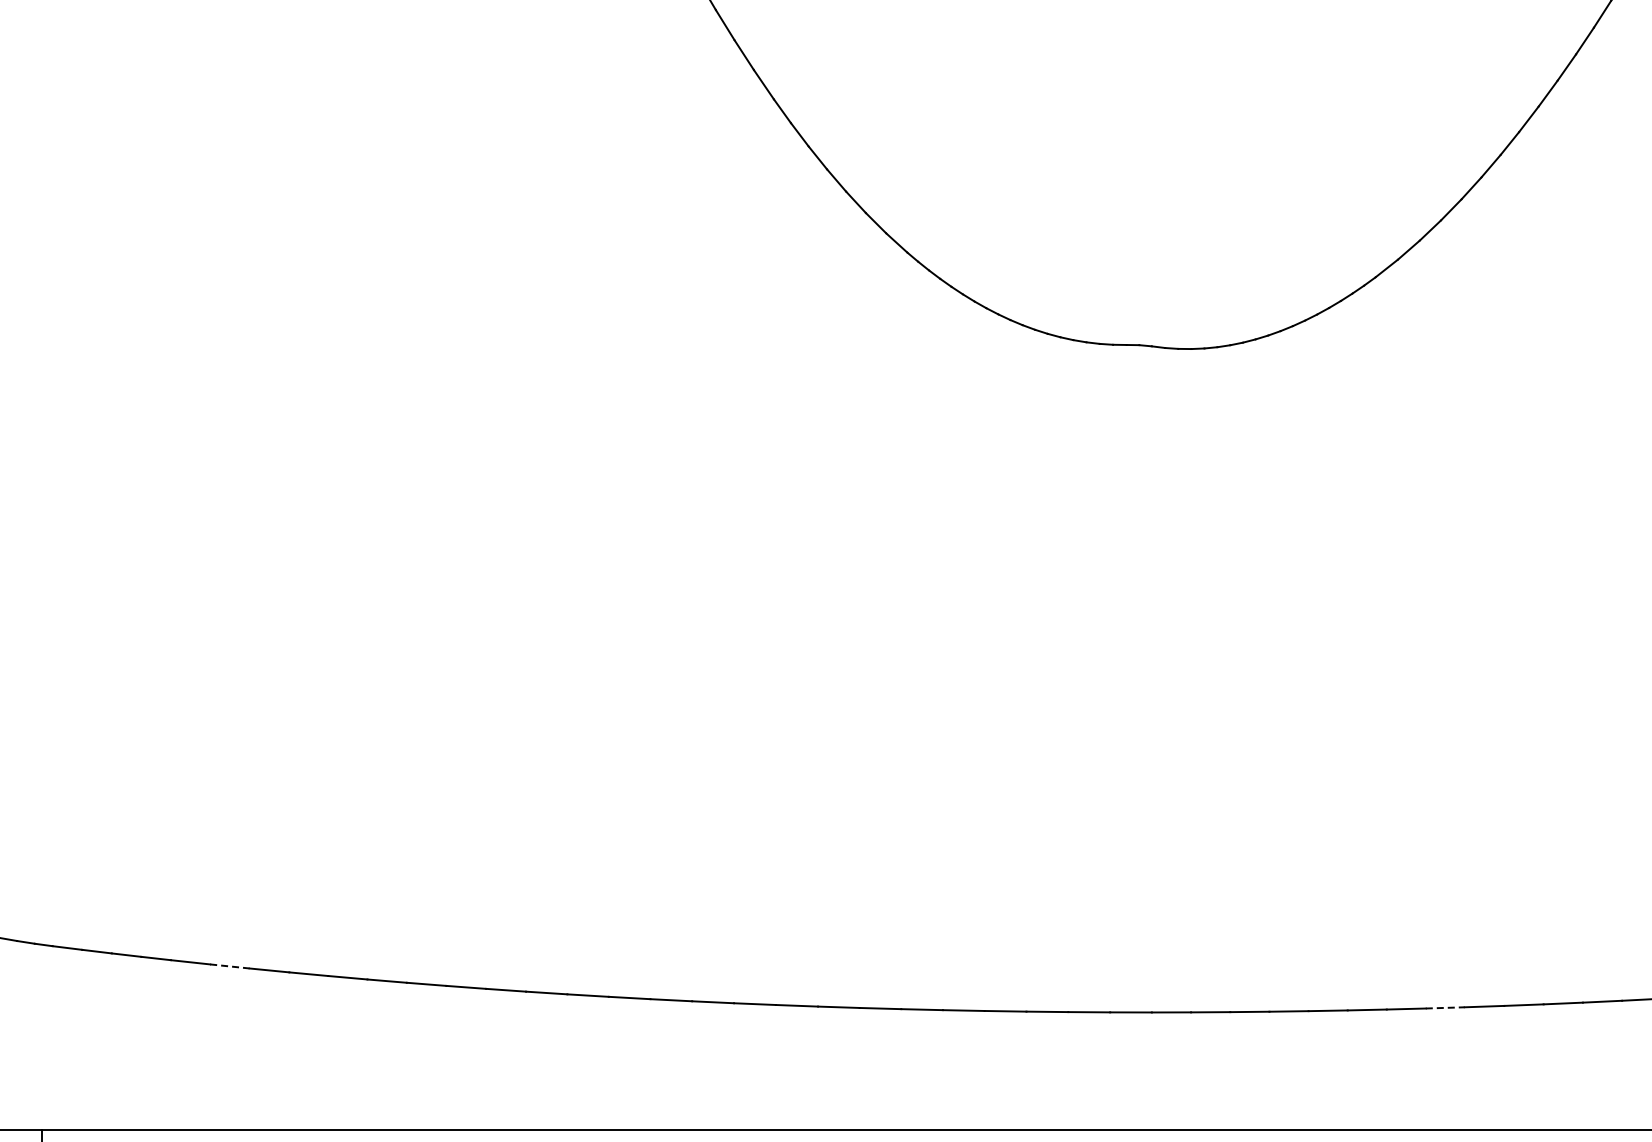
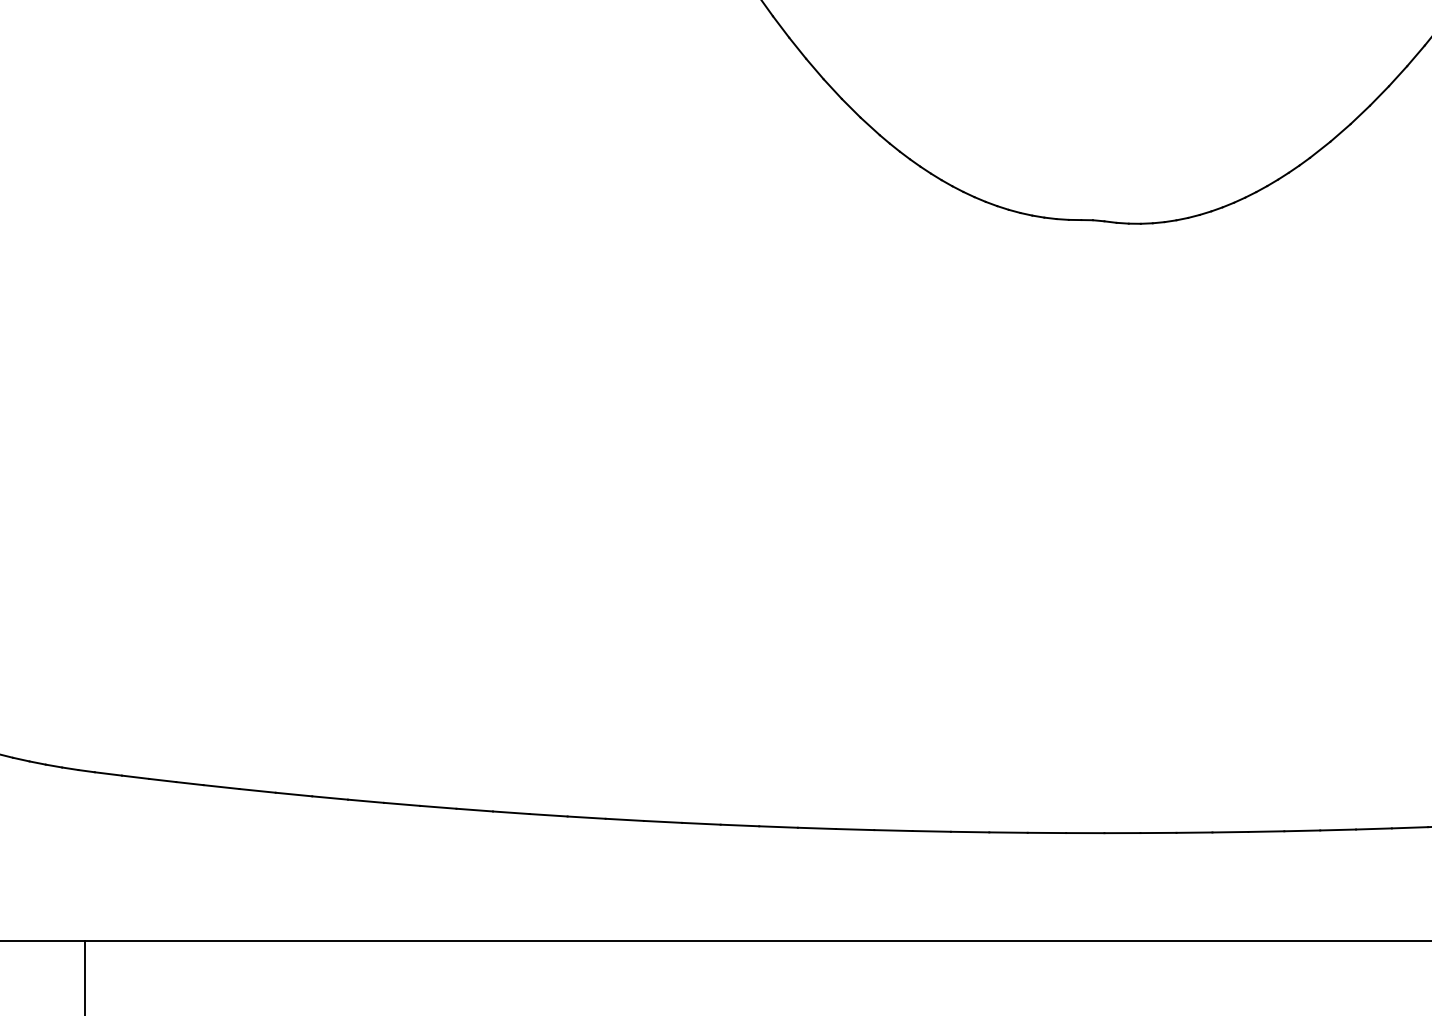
line: (229, 966) -> (257, 790), dashed -> solid
line: (1445, 1007) -> (1374, 828), dashed -> solid

